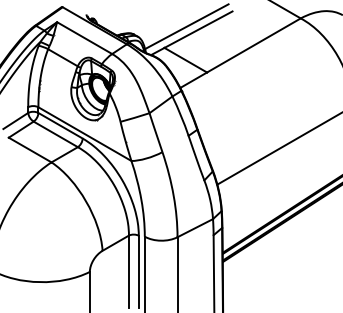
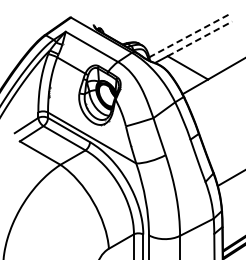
line: (186, 26) -> (188, 35), solid -> dashed
line: (198, 29) -> (199, 38), solid -> dashed

